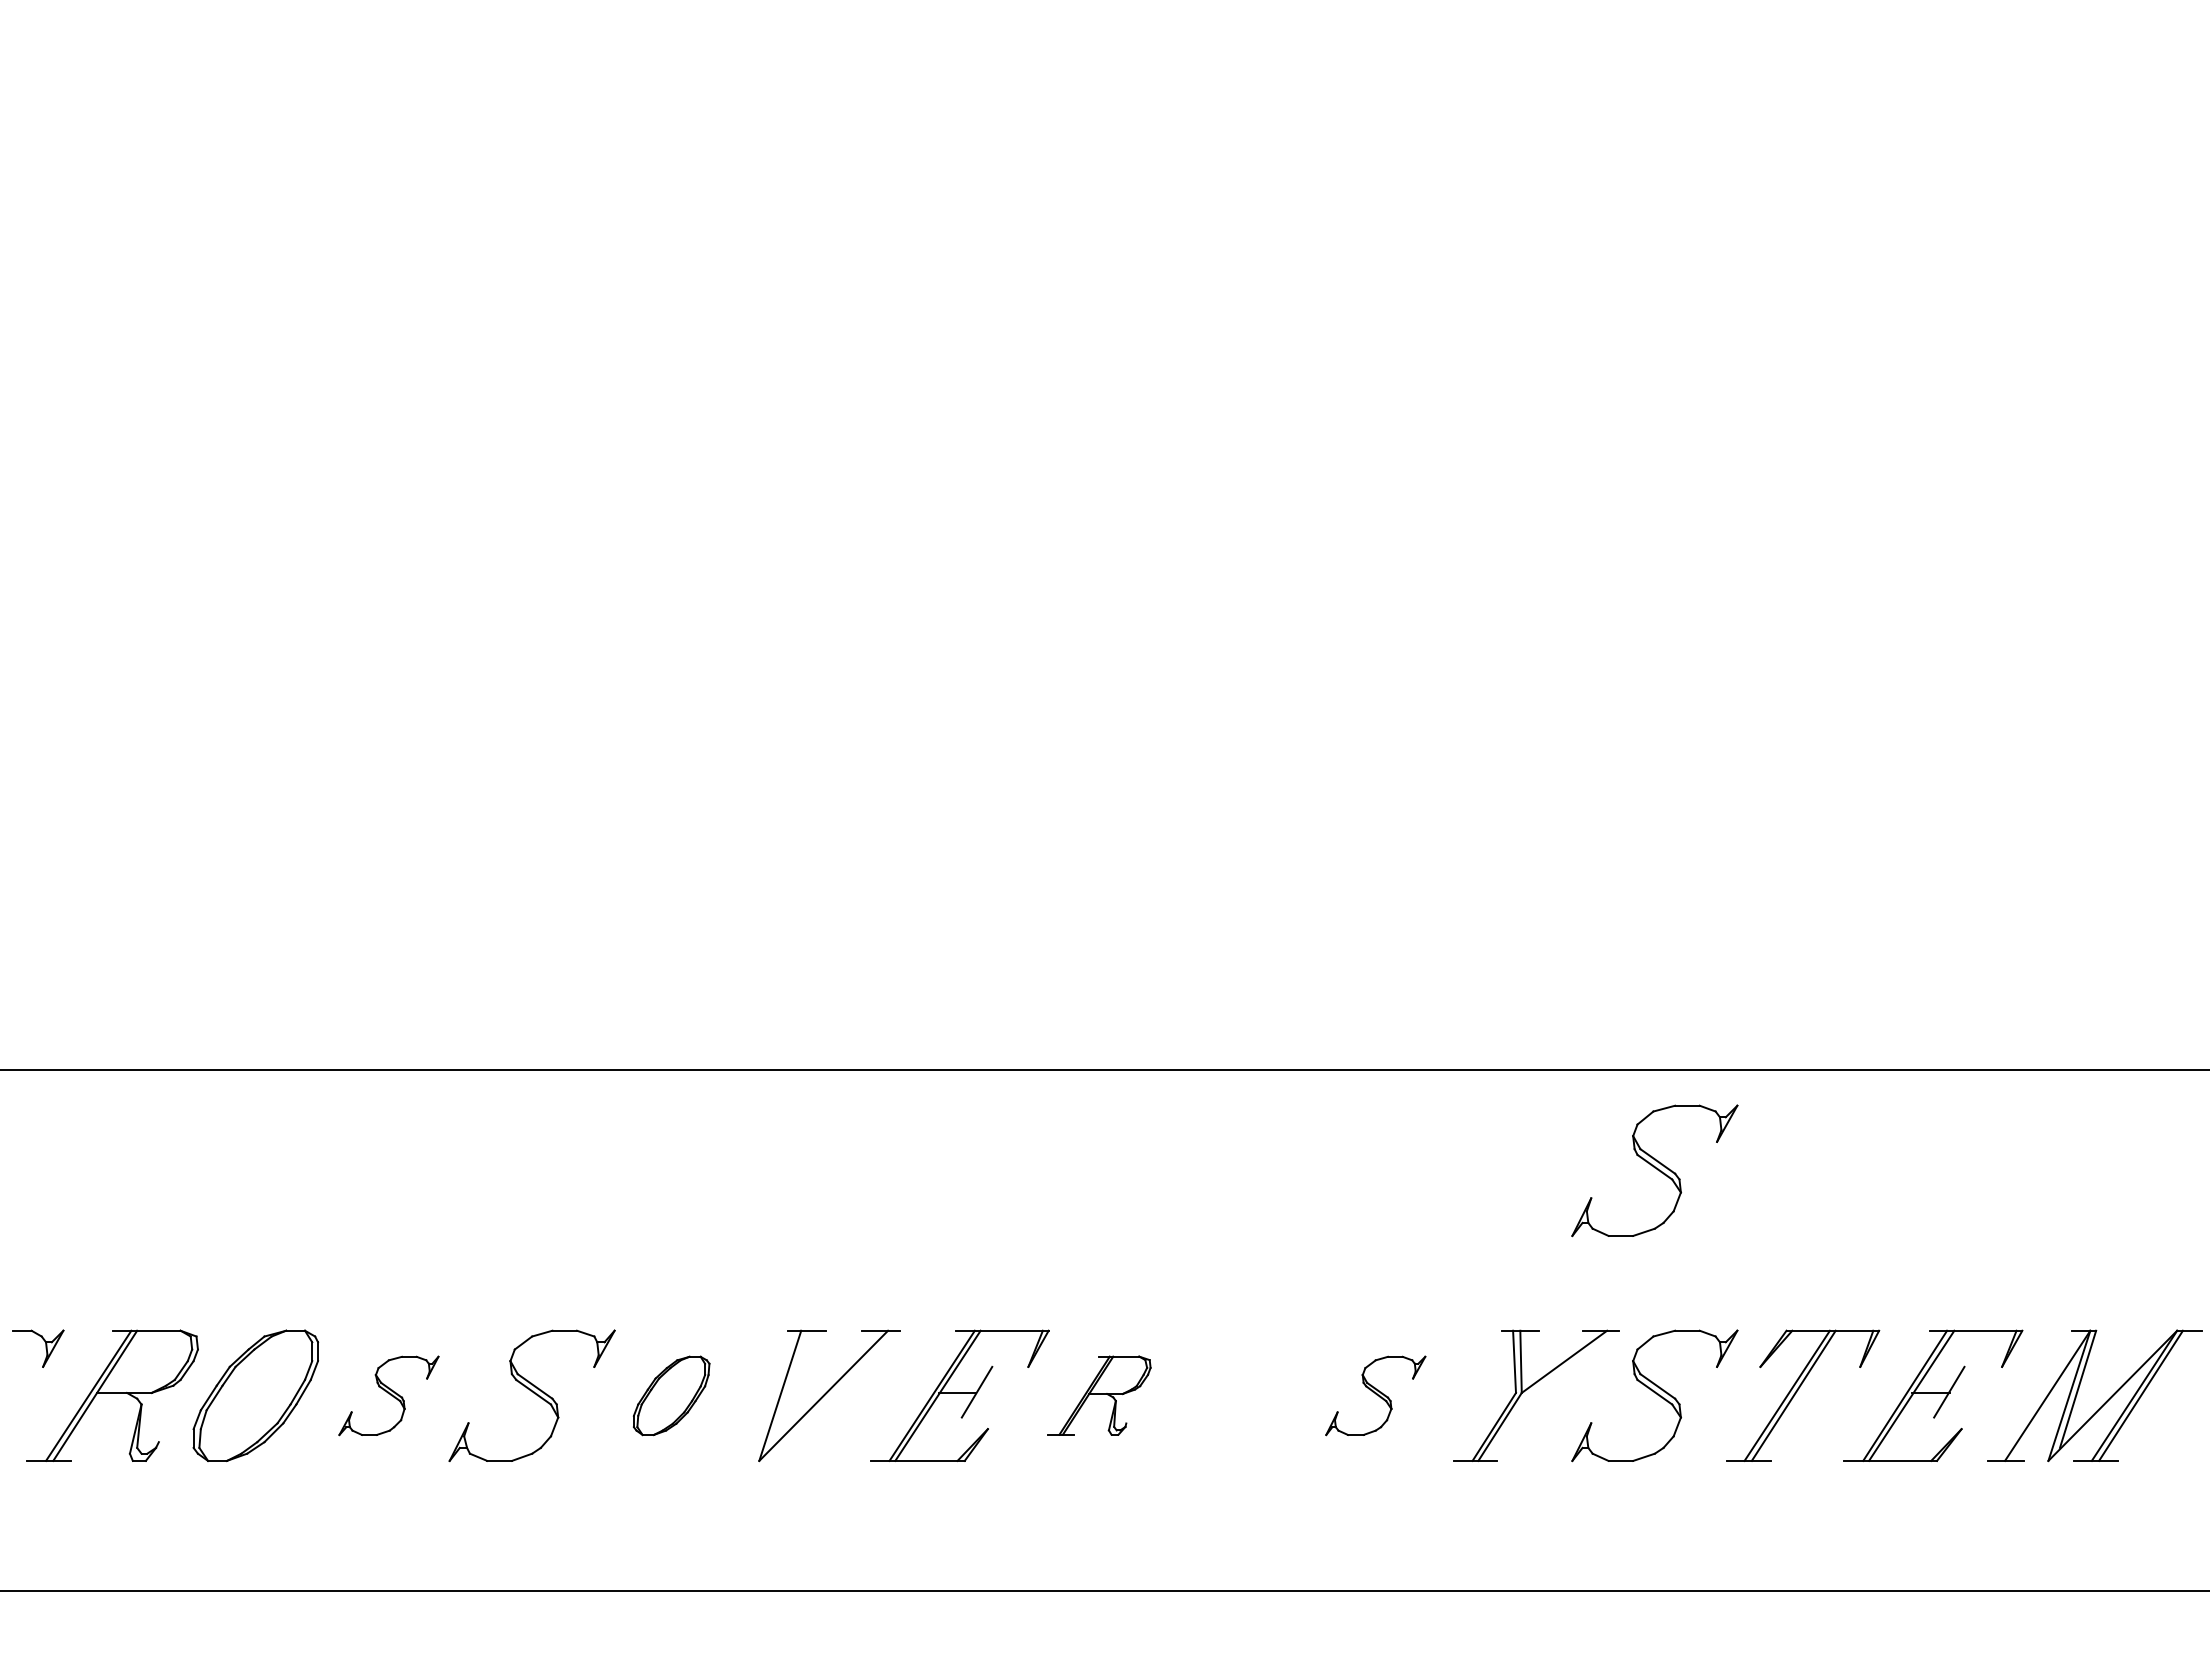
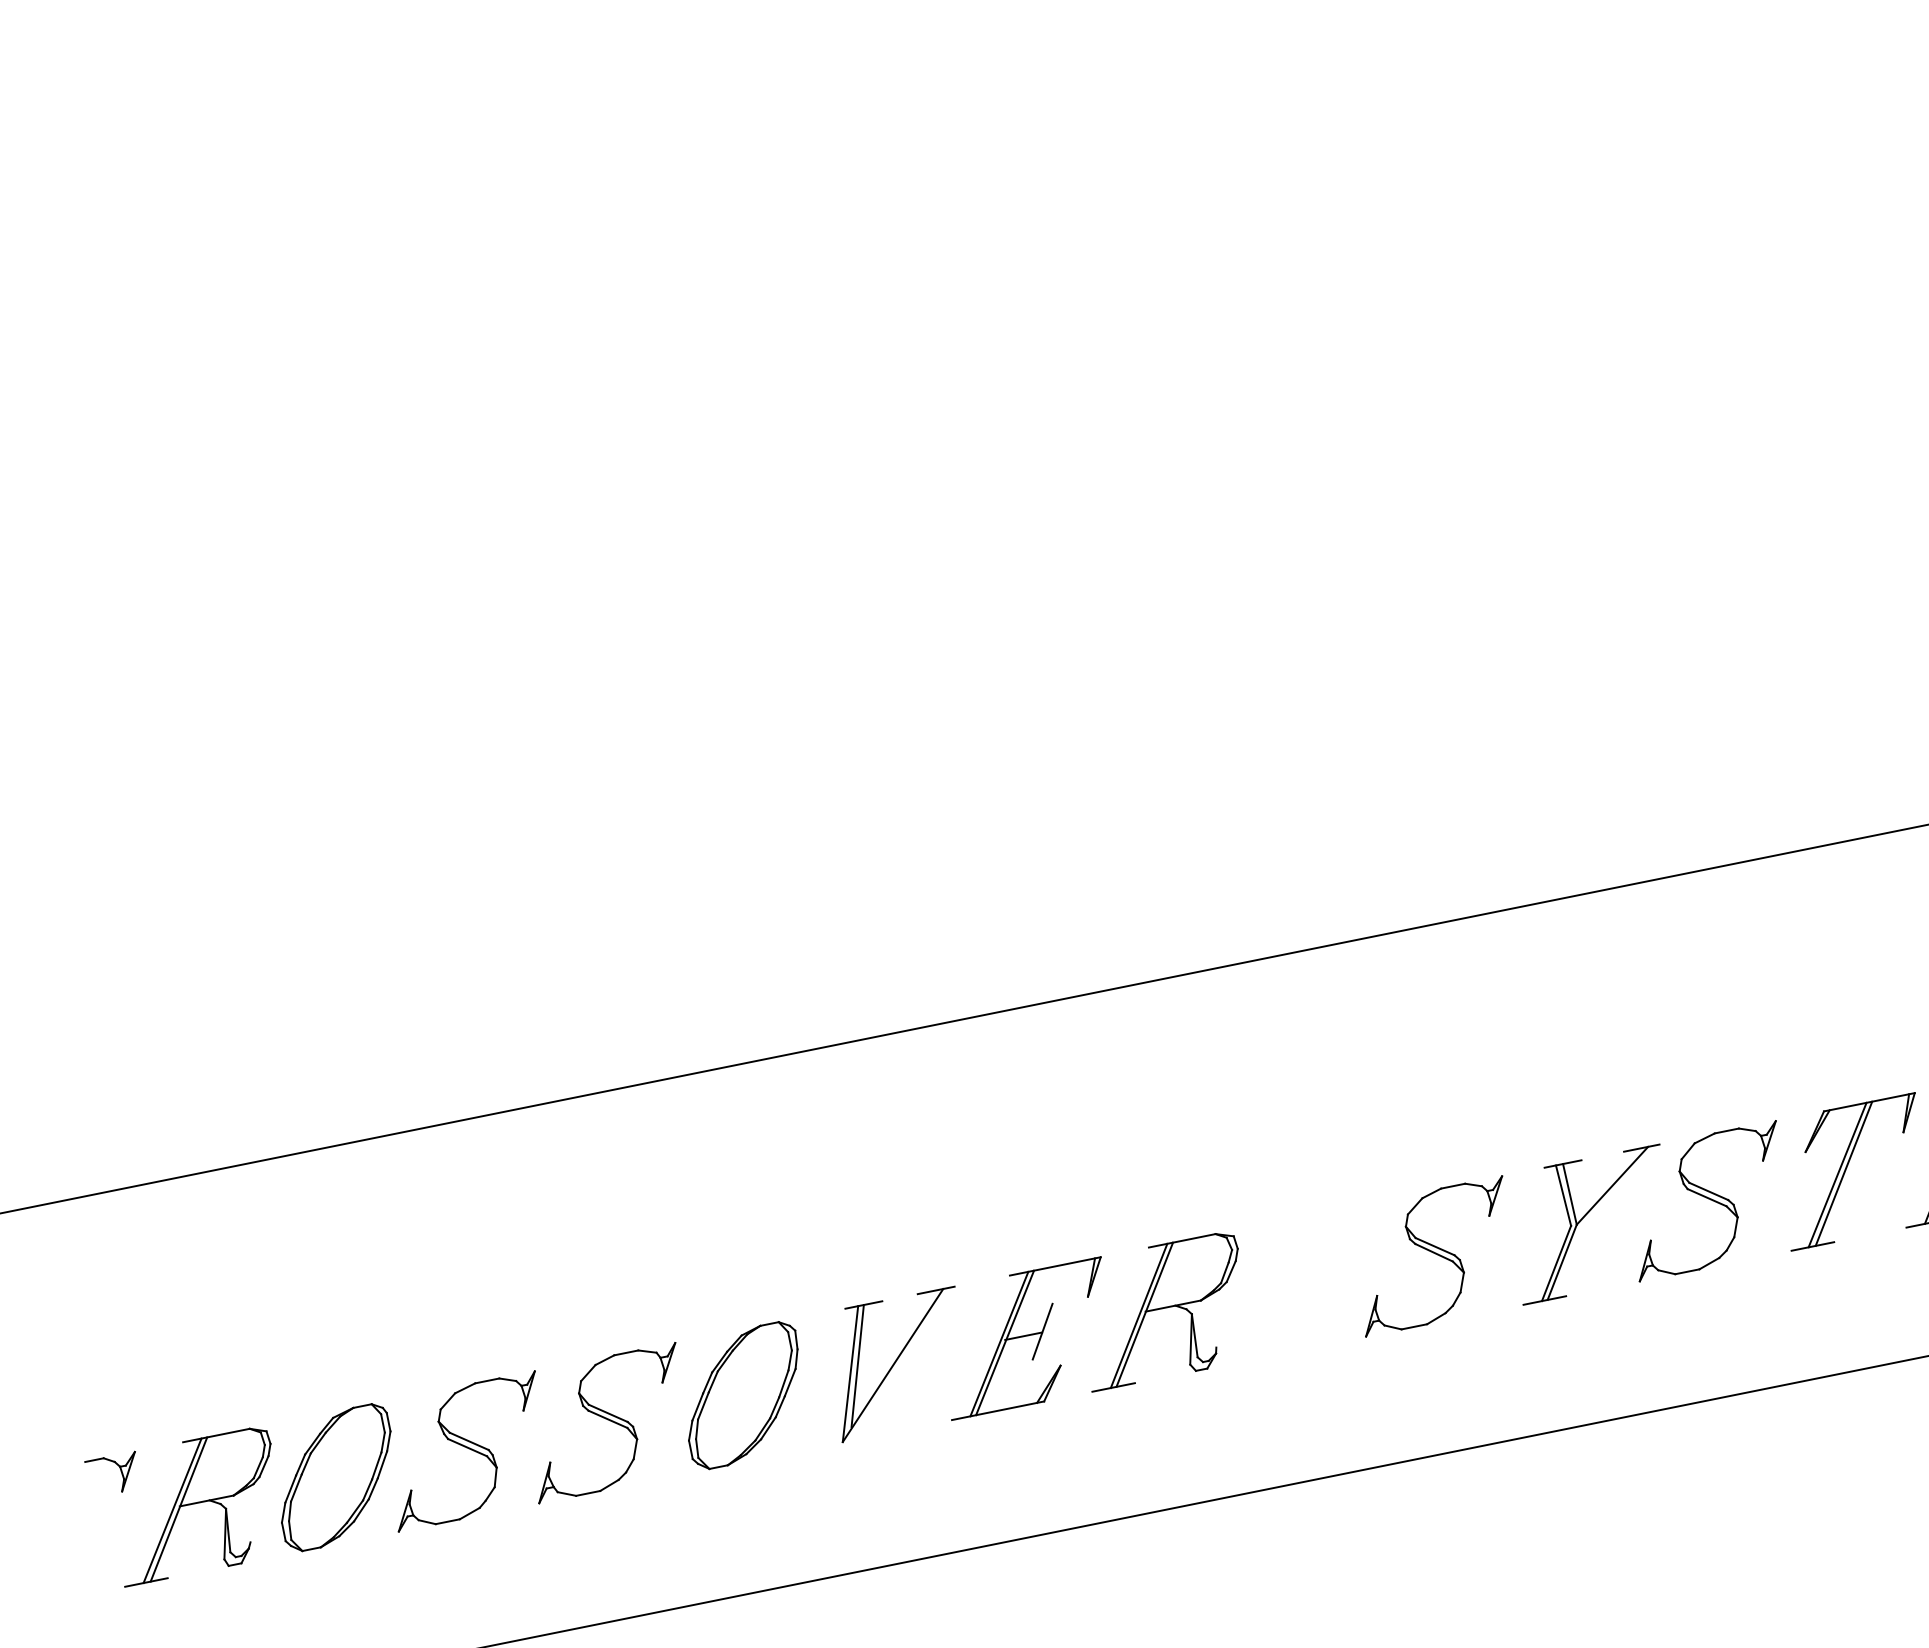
part: (1654, 1170) -> (1662, 980), removed
line: (788, 1388) -> (857, 1365), added
part: (388, 1395) -> (466, 1451), size x1.67
part: (671, 1395) -> (743, 1395), size x1.67
part: (1099, 1395) -> (1163, 1310), size x1.67
part: (1375, 1395) -> (1433, 1256), size x1.67

